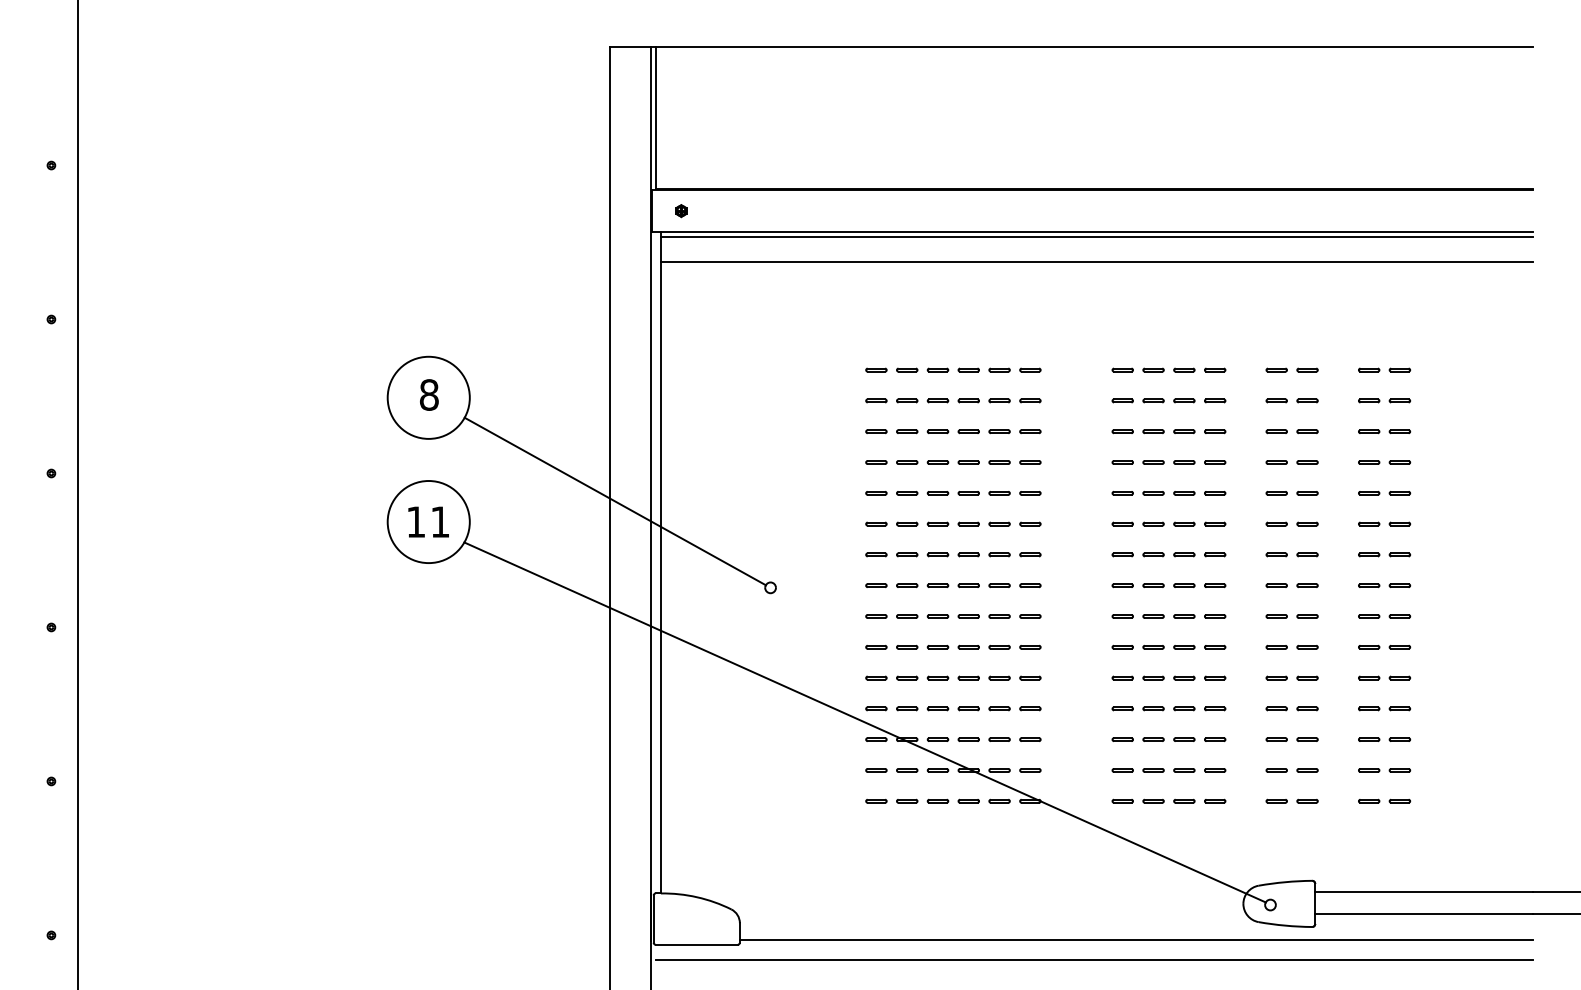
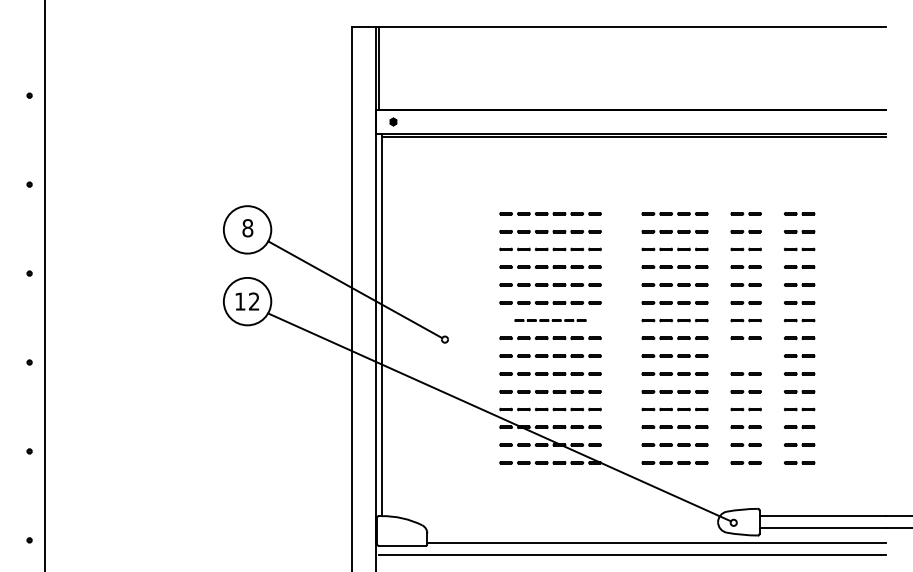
line: (1096, 262) -> (633, 151), removed
text: (440, 521) -> (254, 301), 11 -> 12
part: (953, 554) -> (550, 320), size x0.7
line: (1289, 615) -> (744, 355), removed

